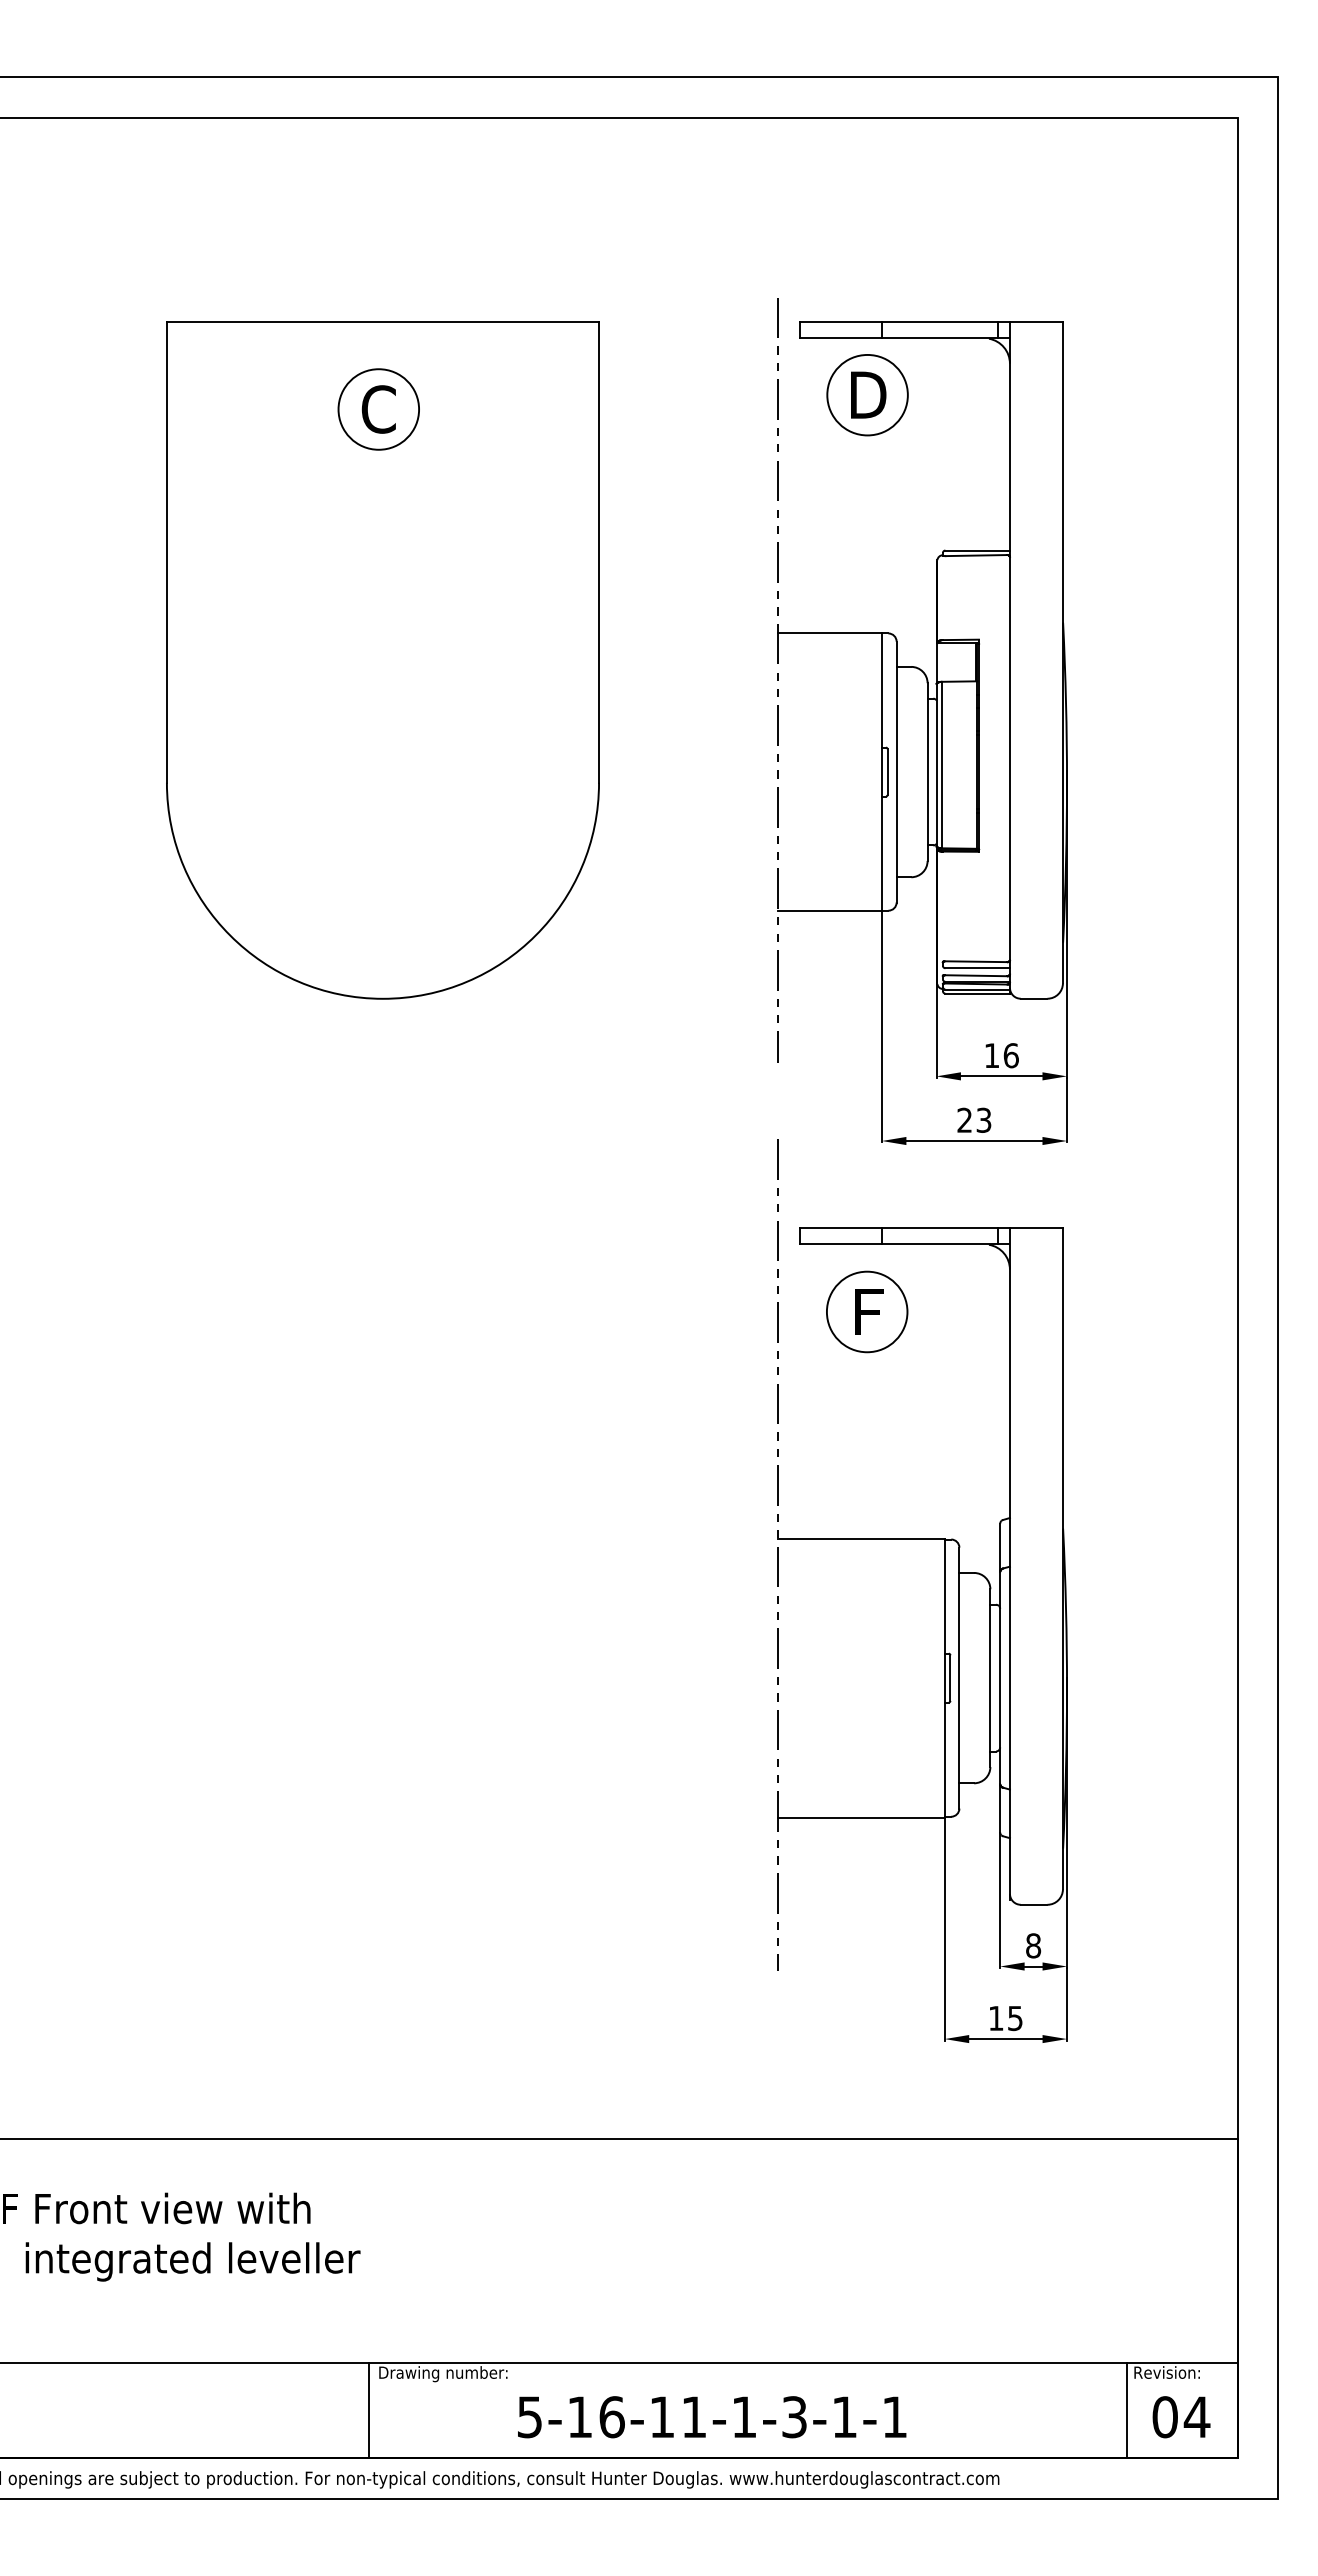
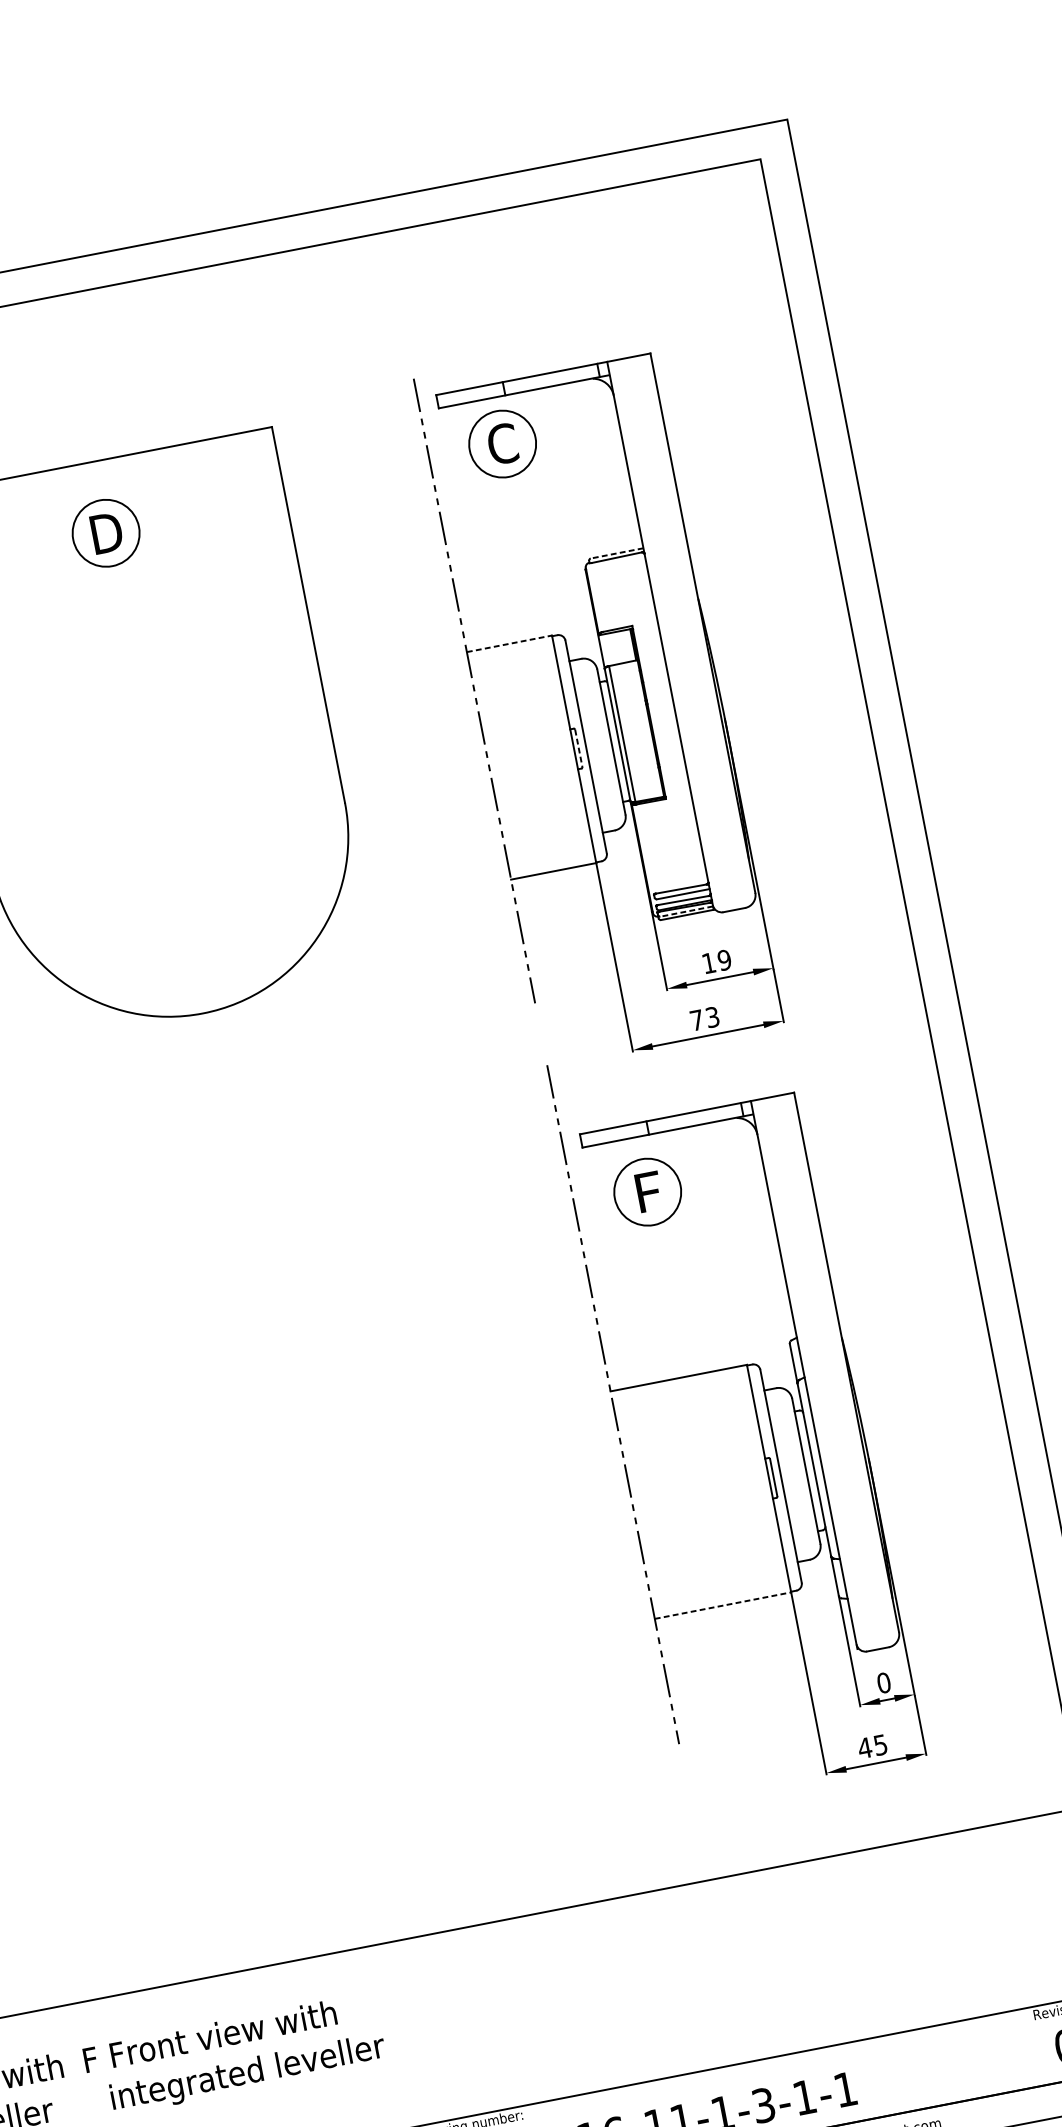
text: (868, 394) -> (503, 443), D -> C
text: (379, 409) -> (106, 533), C -> D
line: (977, 550) -> (616, 553), solid -> dashed
line: (830, 632) -> (510, 643), solid -> dashed
line: (887, 772) -> (578, 748), solid -> dashed
line: (977, 989) -> (686, 911), solid -> dashed
text: (1010, 1055) -> (723, 960), 16 -> 19
text: (964, 1119) -> (696, 1019), 23 -> 73
line: (861, 1817) -> (723, 1605), solid -> dashed
text: (1033, 1945) -> (883, 1682), 8 -> 0
text: (996, 2018) -> (865, 1748), 15 -> 45
line: (1127, 2409) -> (1034, 2046), removed

